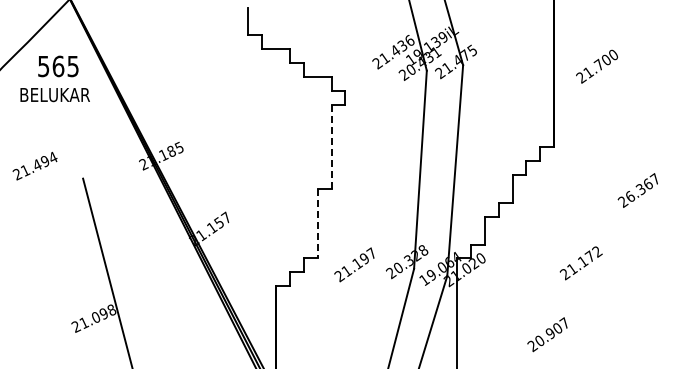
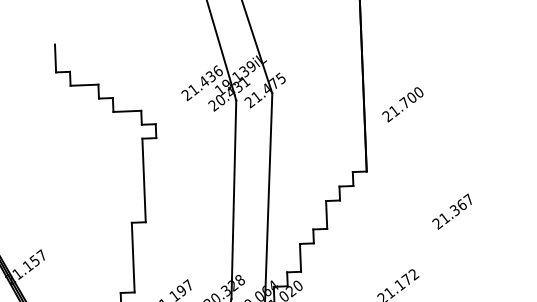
text: (597, 66) -> (403, 104), moved
line: (331, 146) -> (144, 180), dashed -> solid
text: (630, 196) -> (444, 217), 26.367 -> 21.367
line: (317, 223) -> (133, 257), dashed -> solid

